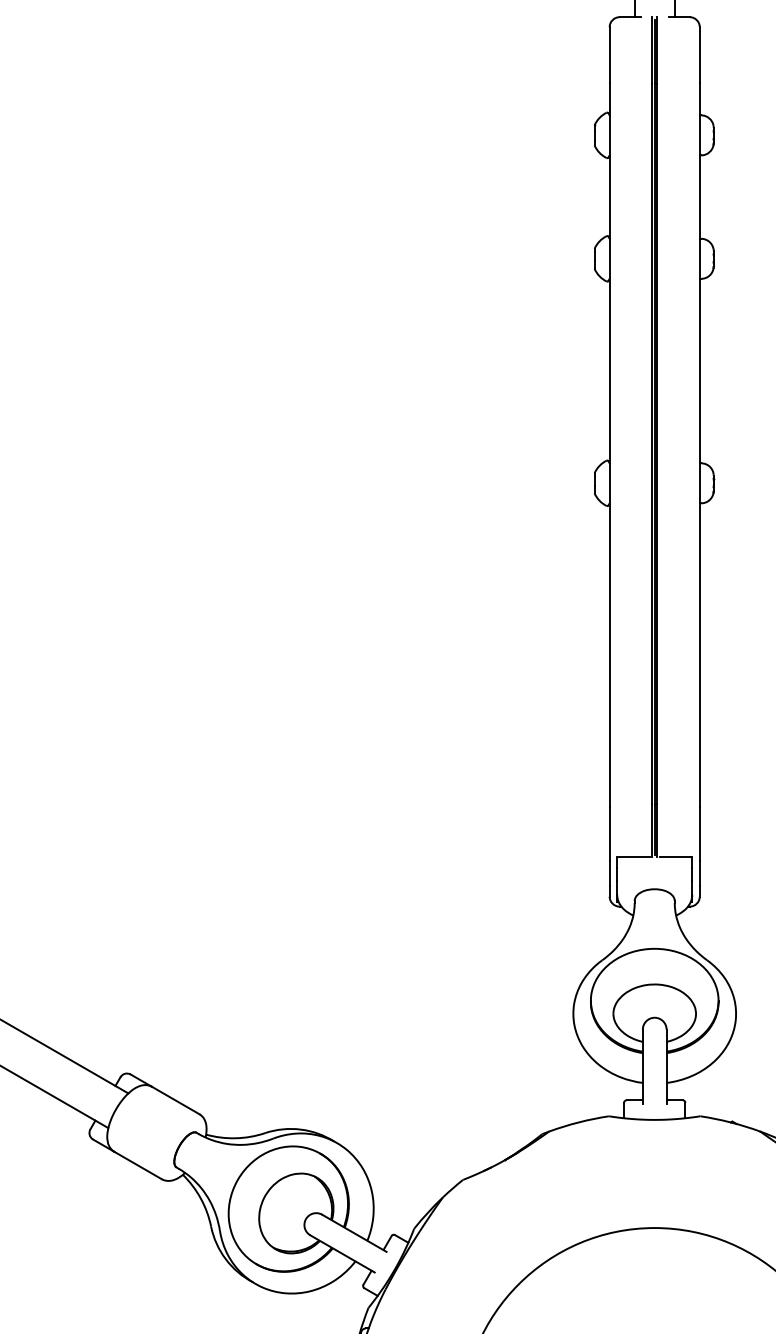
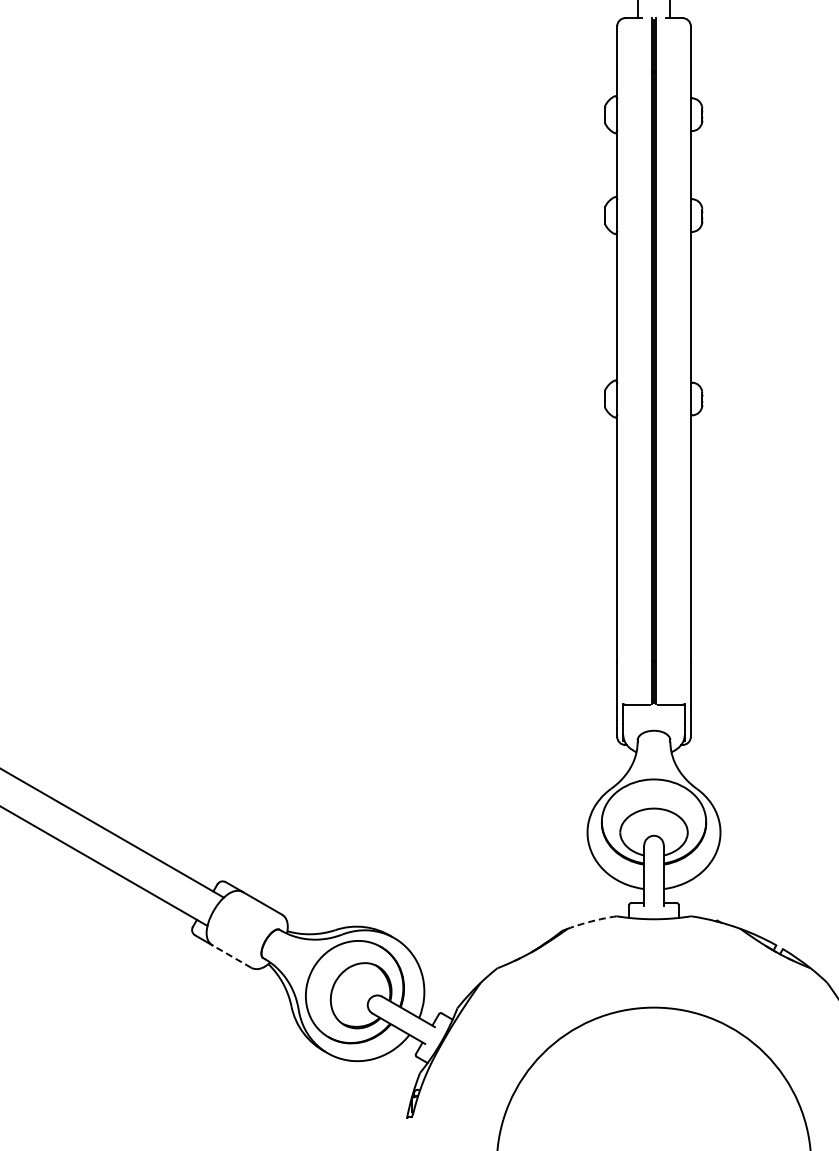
arc: (578, 1122) -> (591, 921), solid -> dashed
line: (137, 1165) -> (231, 956), solid -> dashed

